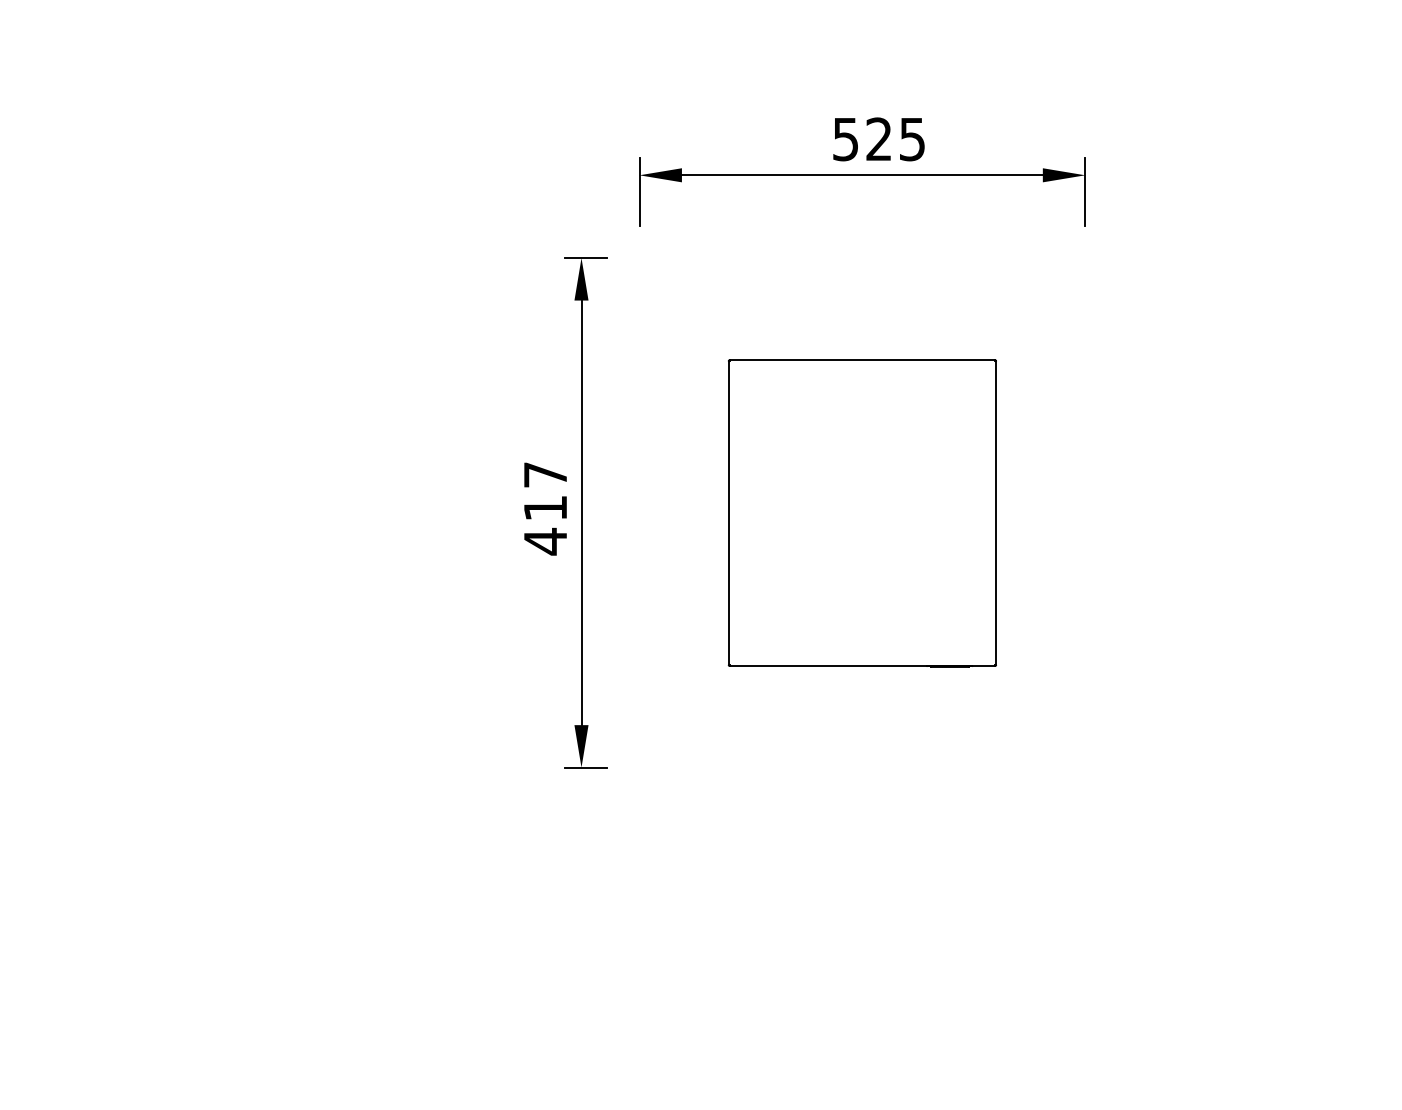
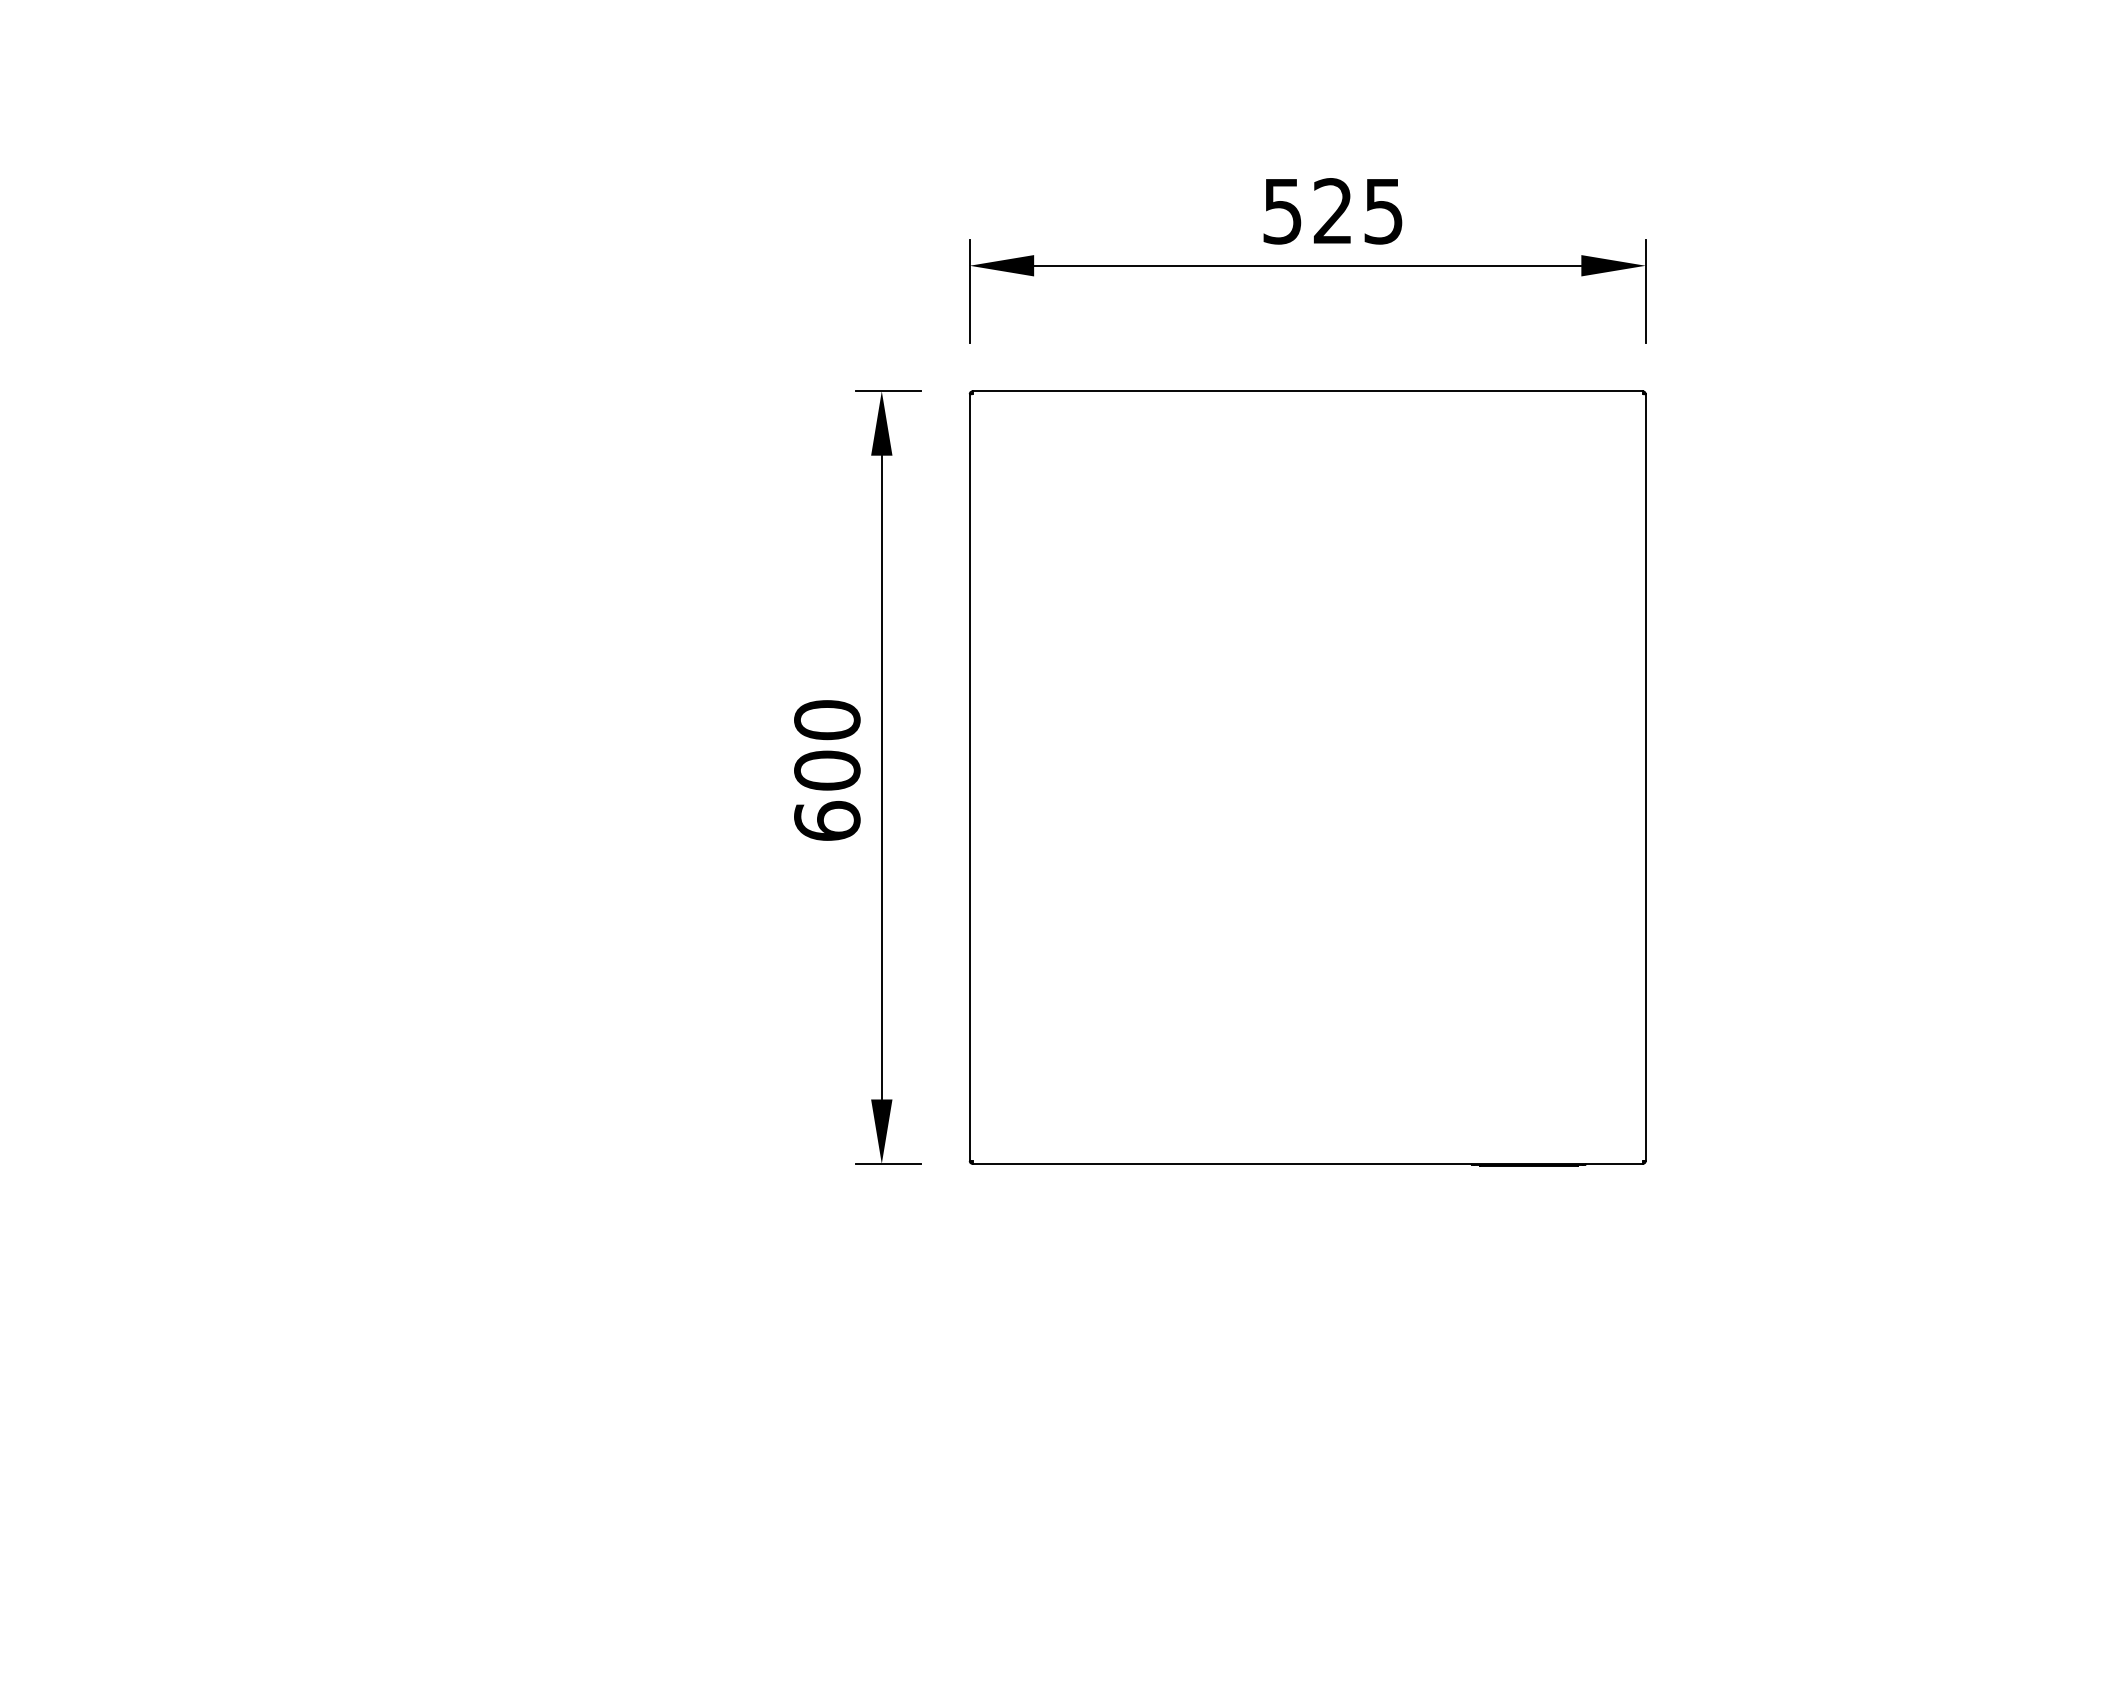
text: (545, 508) -> (827, 770), 417 -> 600
part: (862, 513) -> (1307, 778), size x1.67

